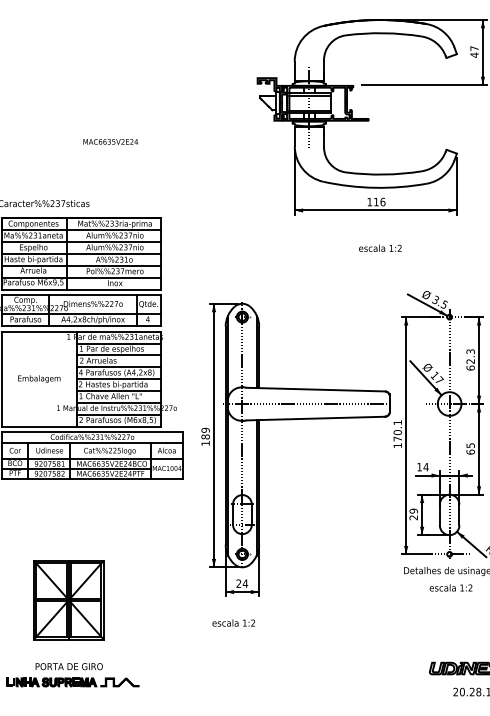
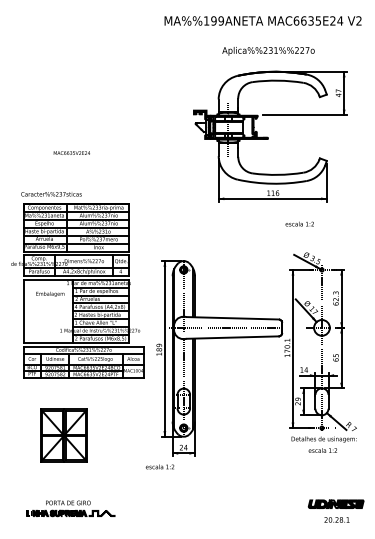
text: (109, 140) -> (71, 152), moved
text: (379, 247) -> (299, 223), moved
text: (39, 377) -> (50, 293), moved
part: (67, 599) -> (63, 435), moved
text: (232, 622) -> (159, 466), moved

